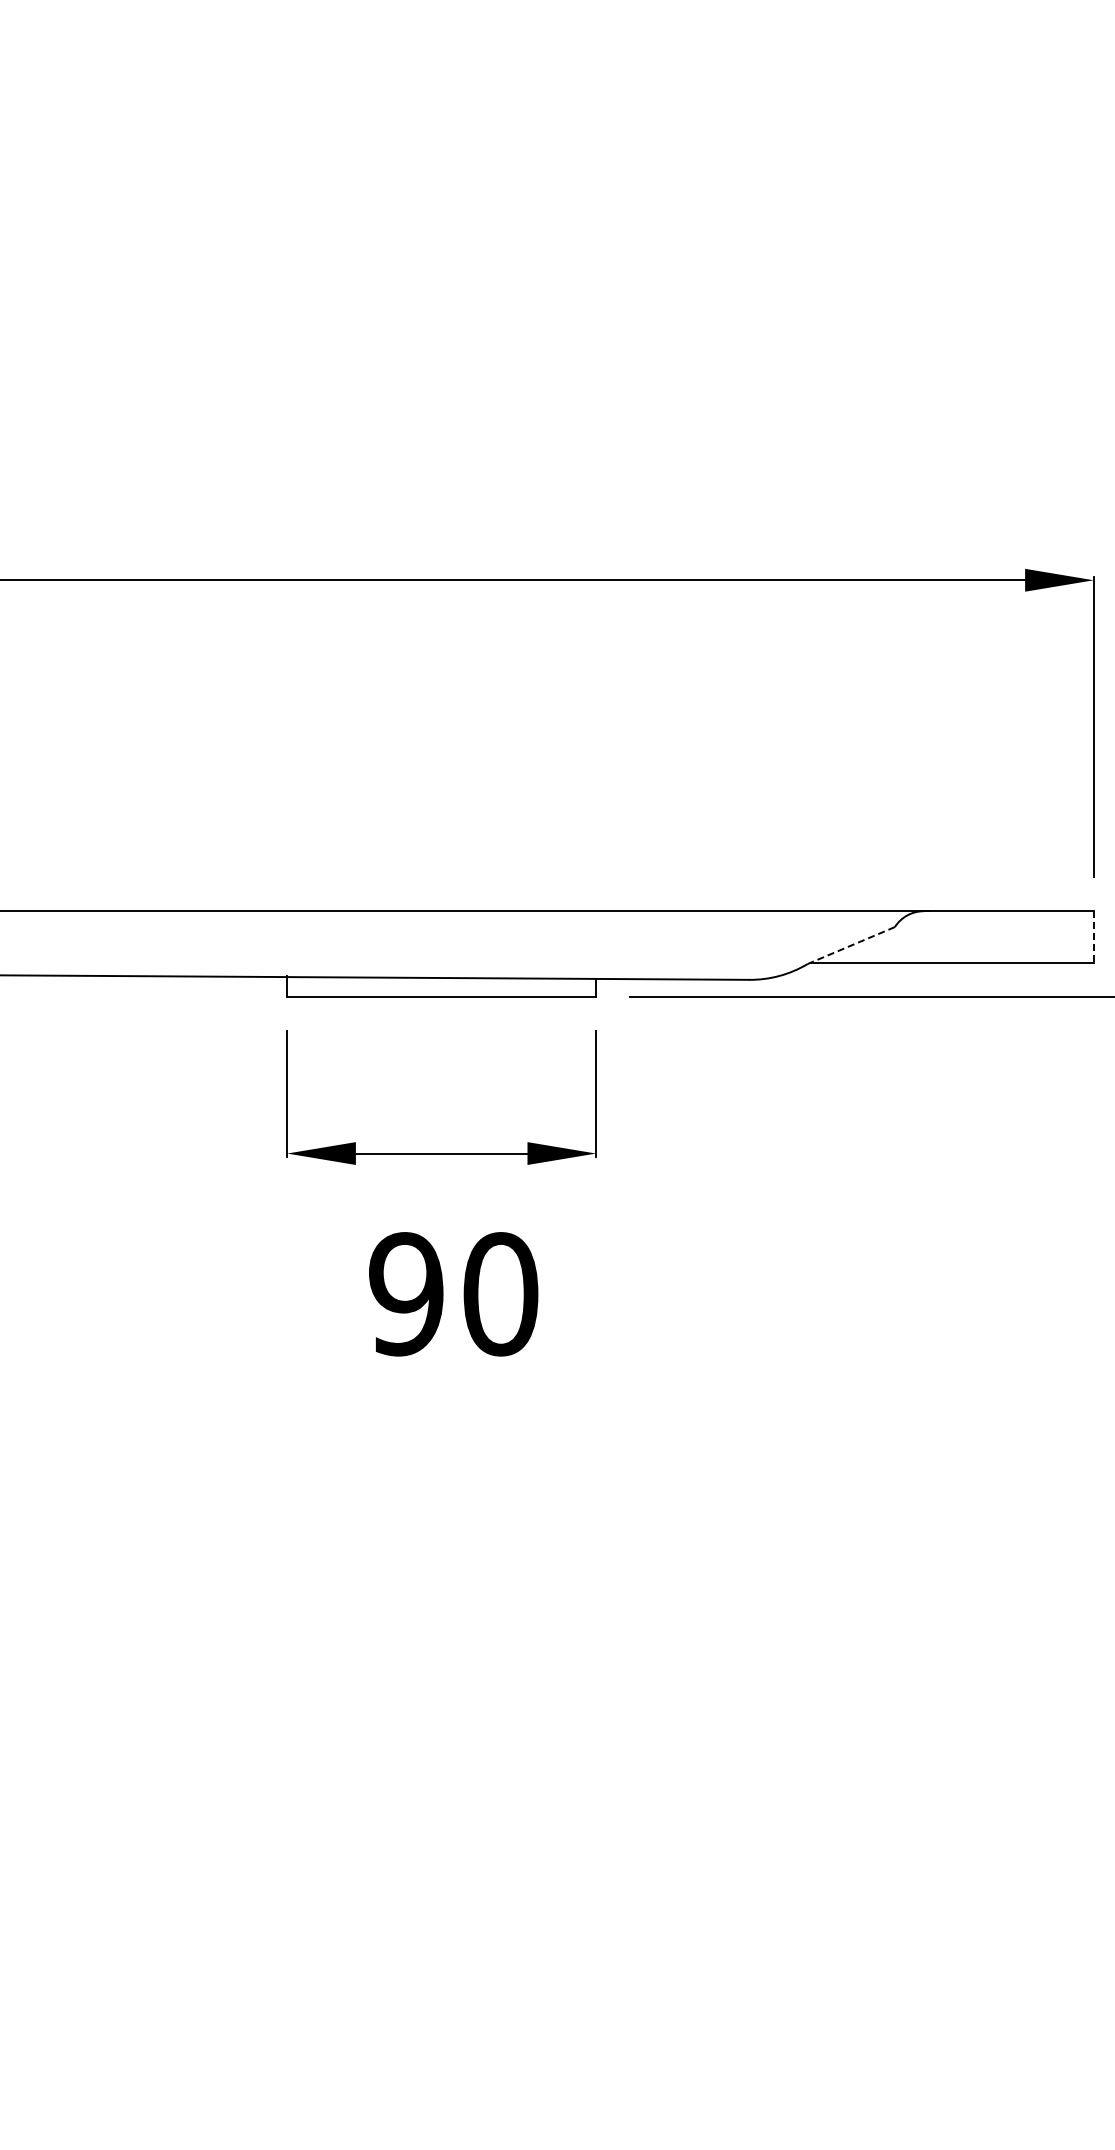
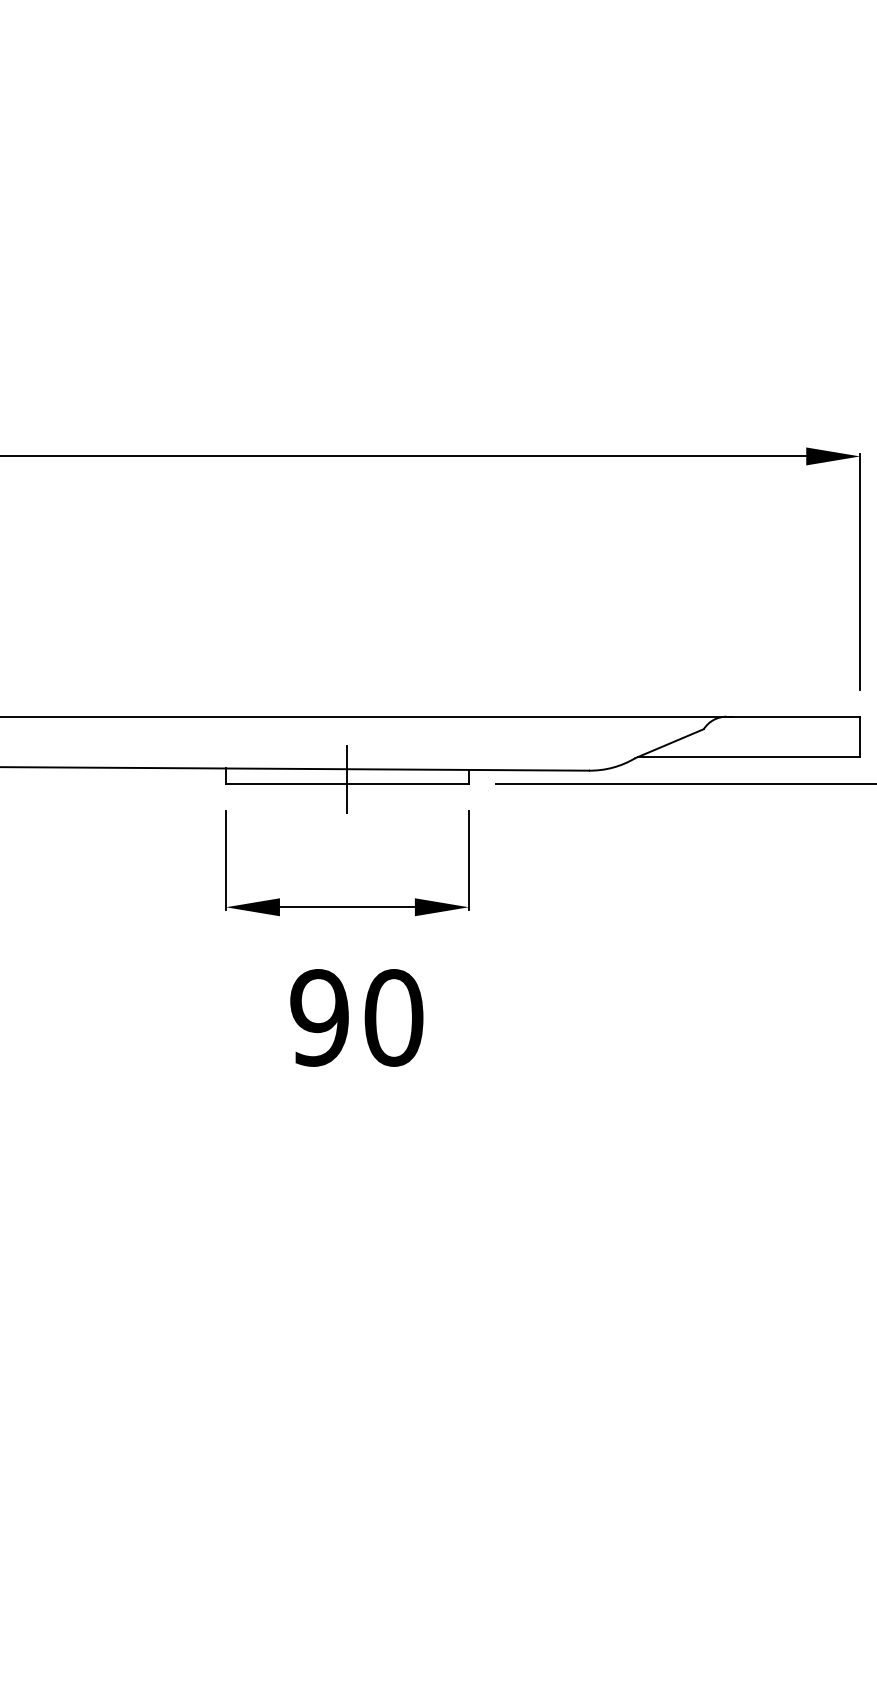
line: (1093, 936) -> (860, 736), dashed -> solid
line: (850, 945) -> (668, 743), dashed -> solid
line: (441, 990) -> (347, 779), added

